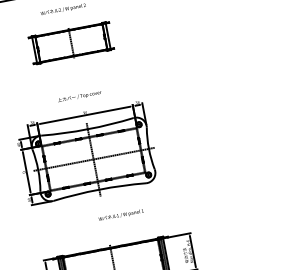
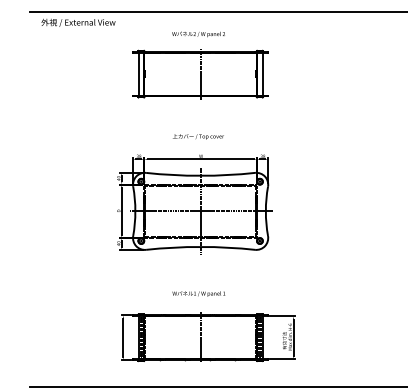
part: (71, 43) -> (200, 74), size x1.43
text: (120, 215) -> (198, 293), moved

